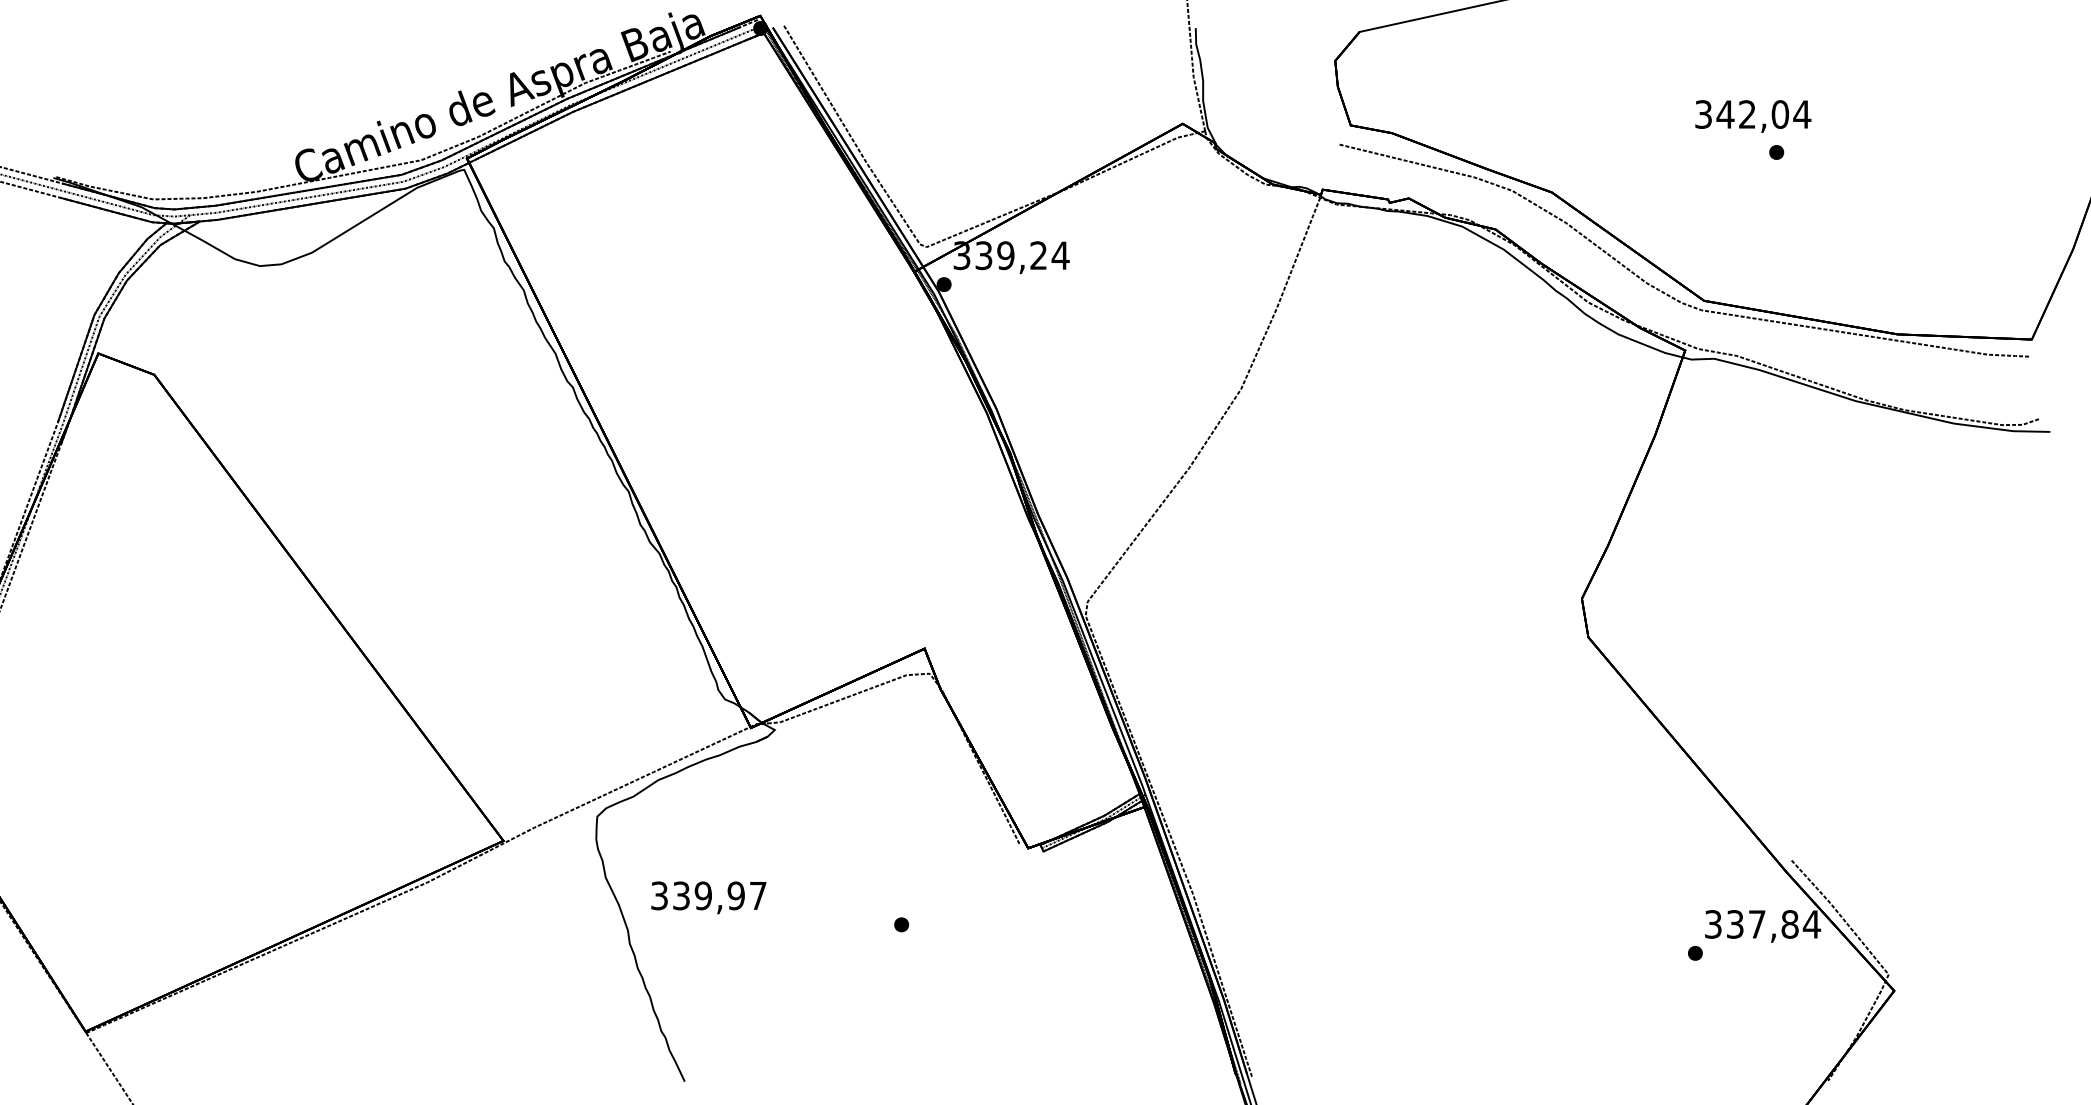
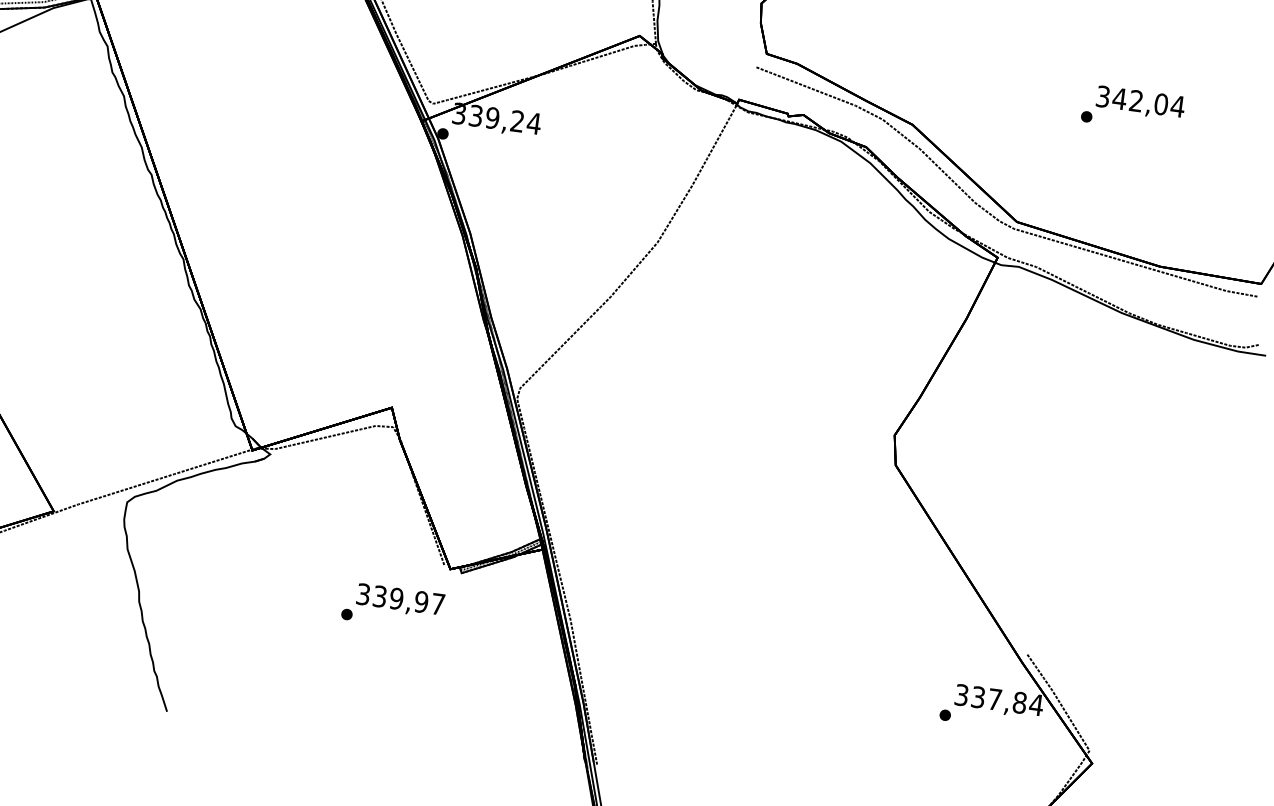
text: (1753, 116) -> (1140, 103), moved
text: (708, 897) -> (400, 600), moved

